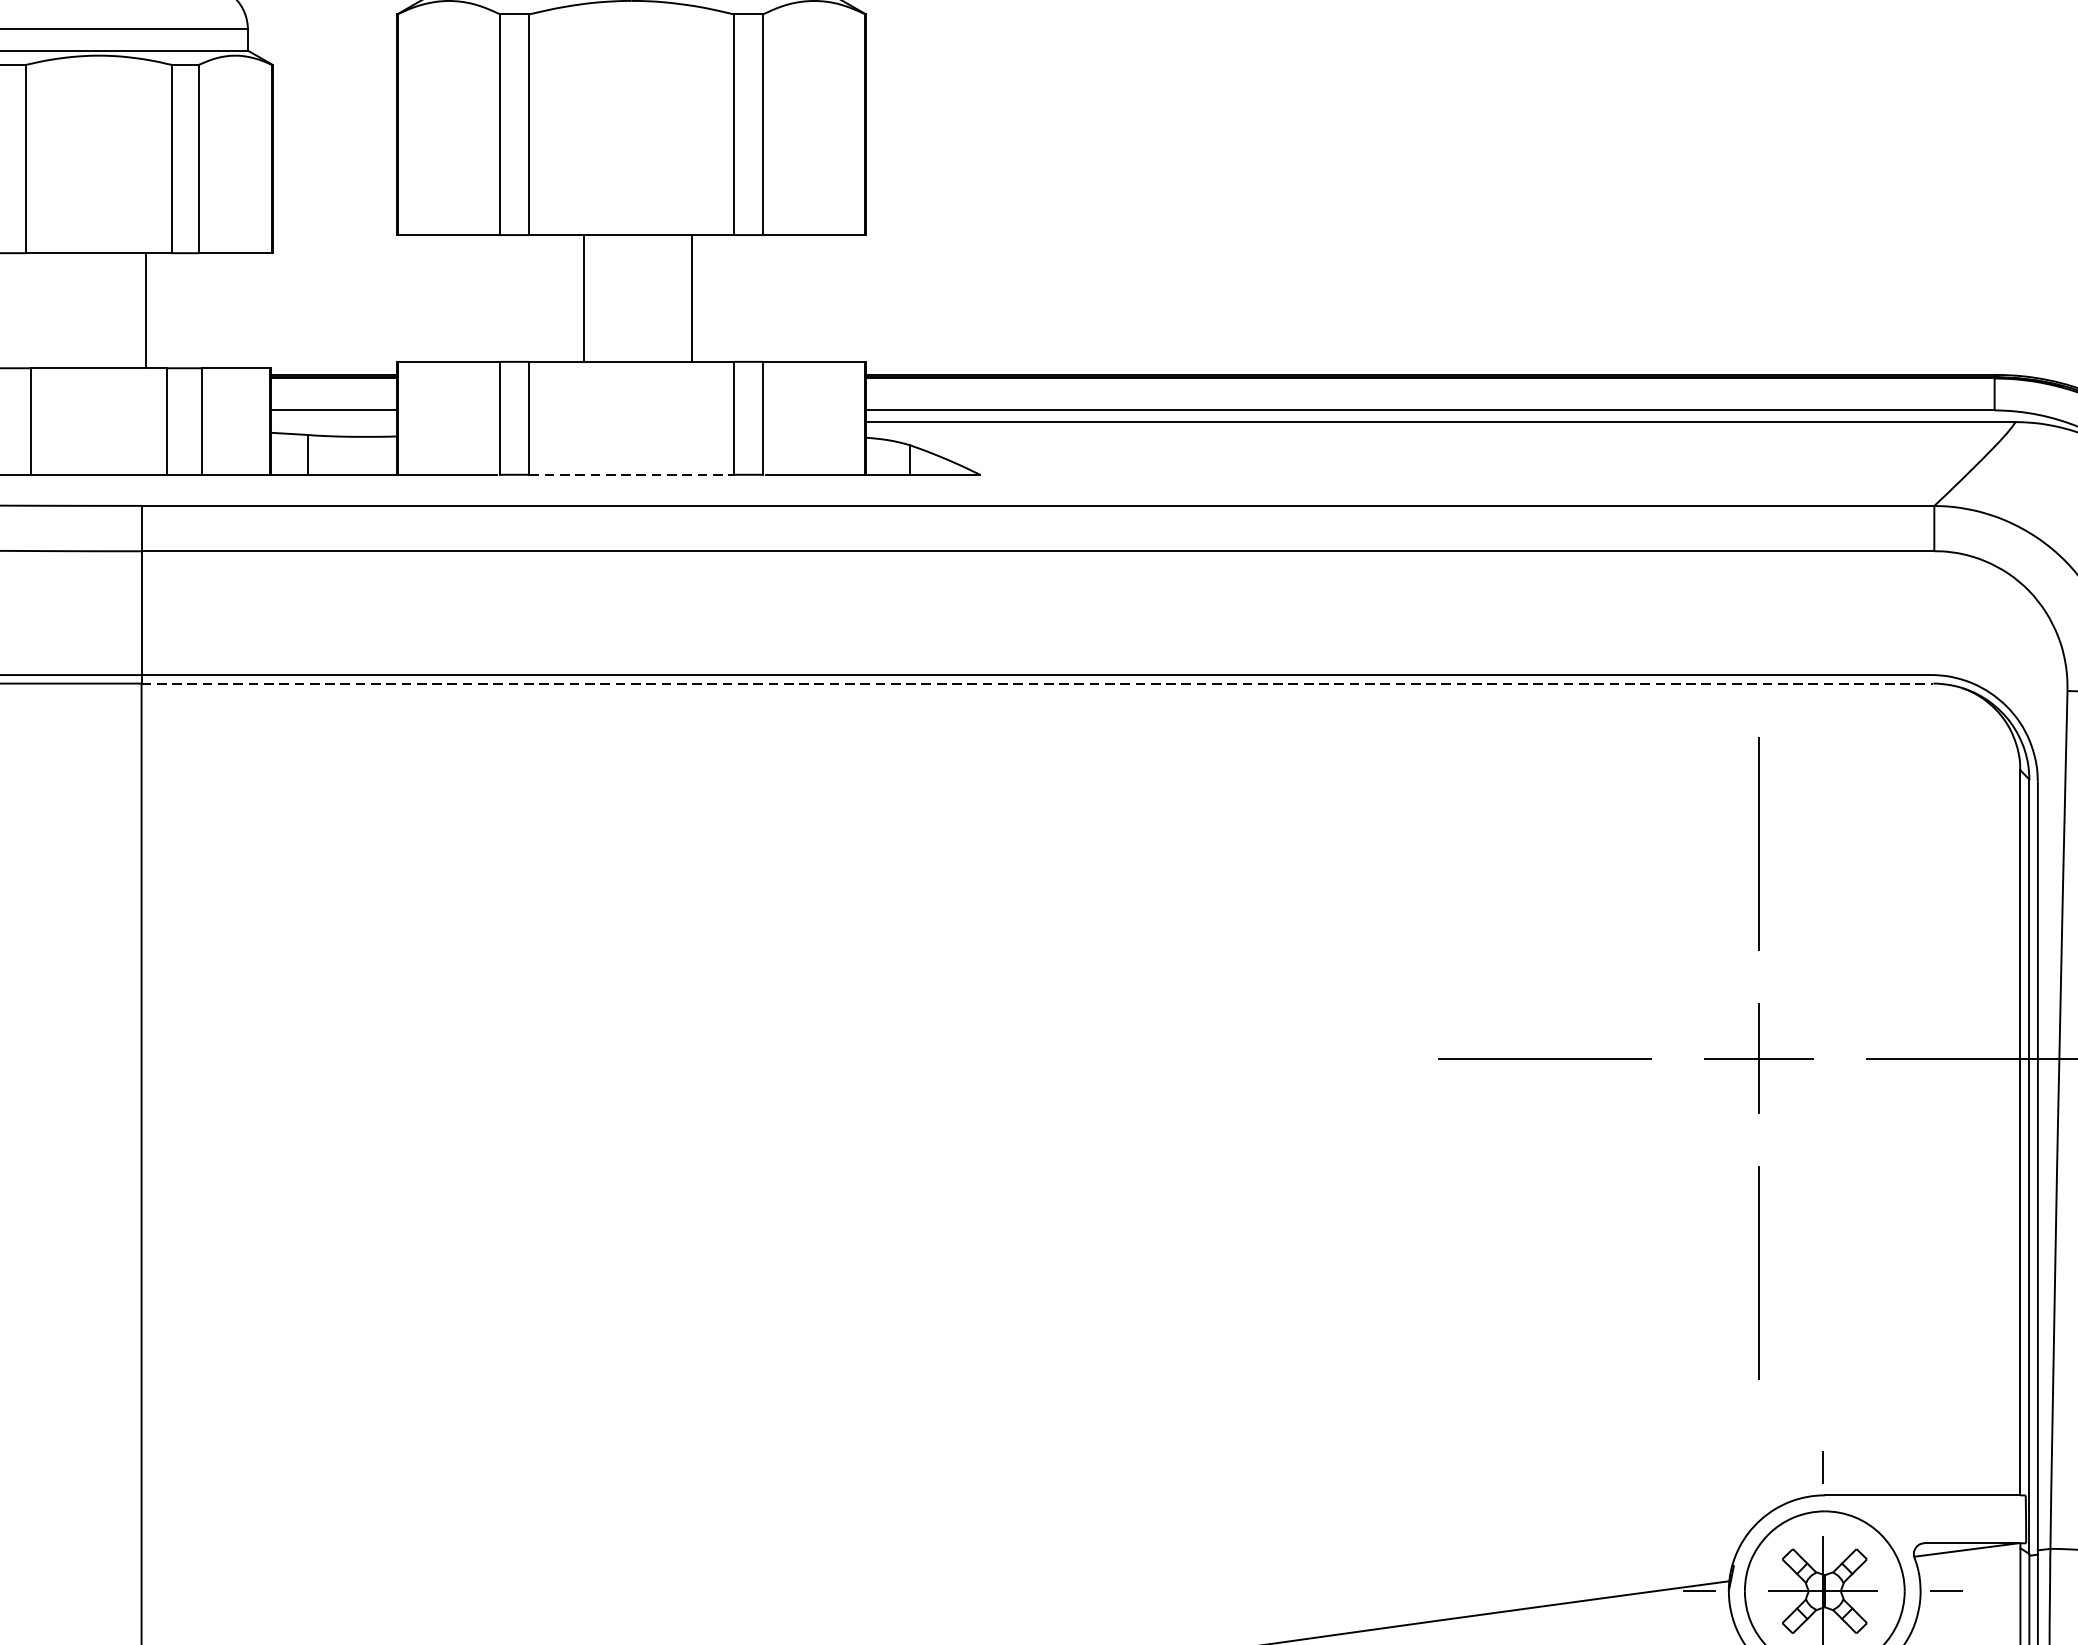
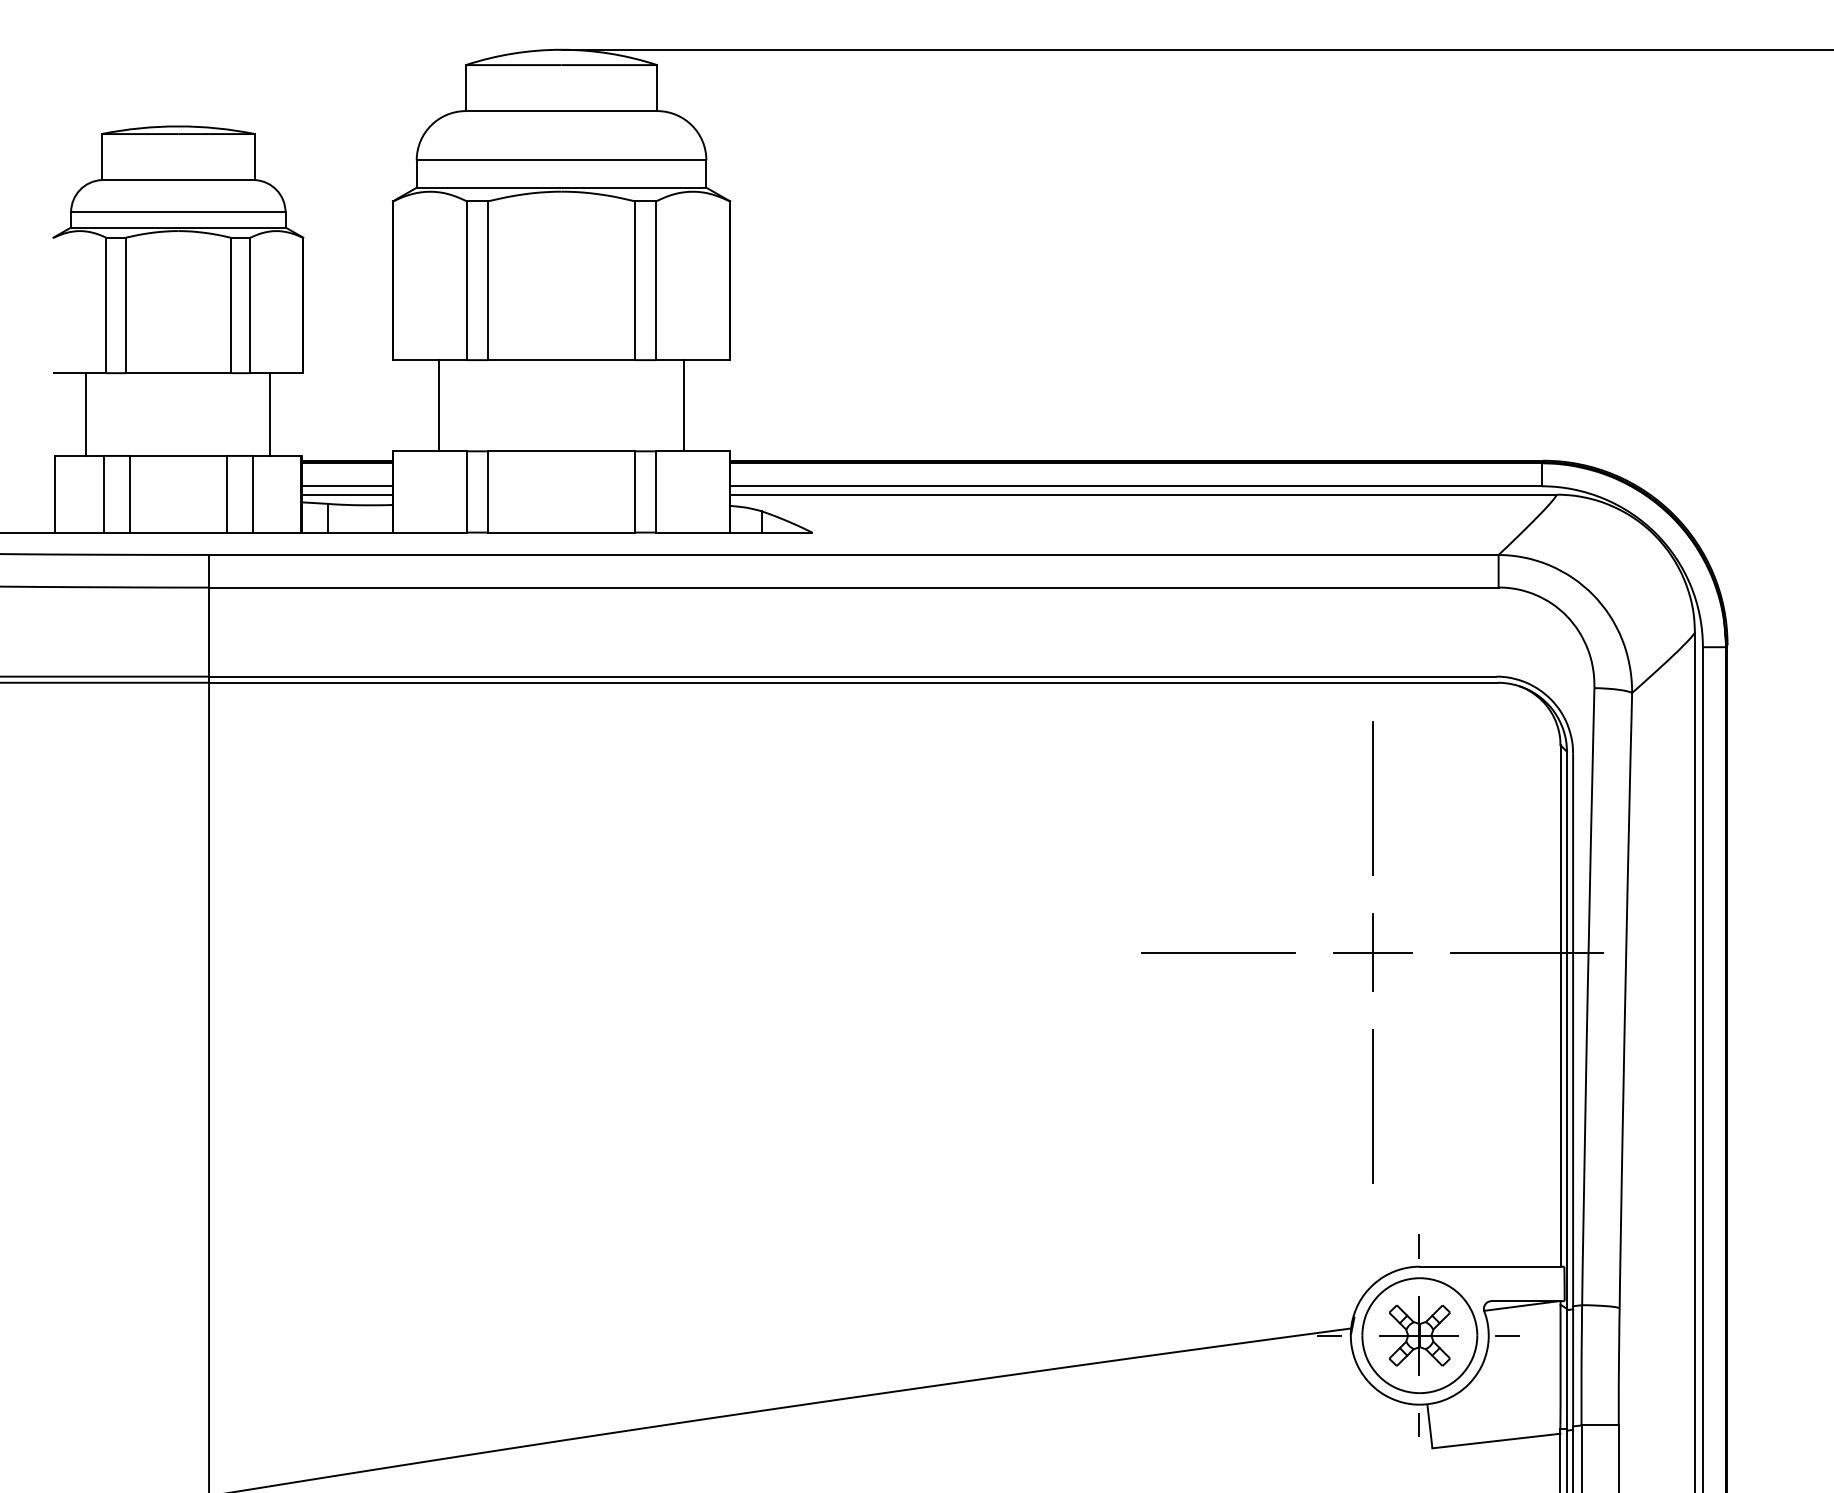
line: (582, 298) -> (438, 405), moved
line: (692, 298) -> (684, 405), moved
line: (146, 310) -> (270, 414), moved
line: (334, 421) -> (347, 494), added
line: (631, 474) -> (561, 532), dashed -> solid
line: (1038, 683) -> (854, 682), dashed -> solid

